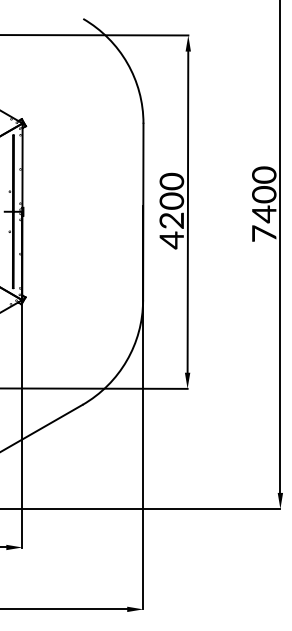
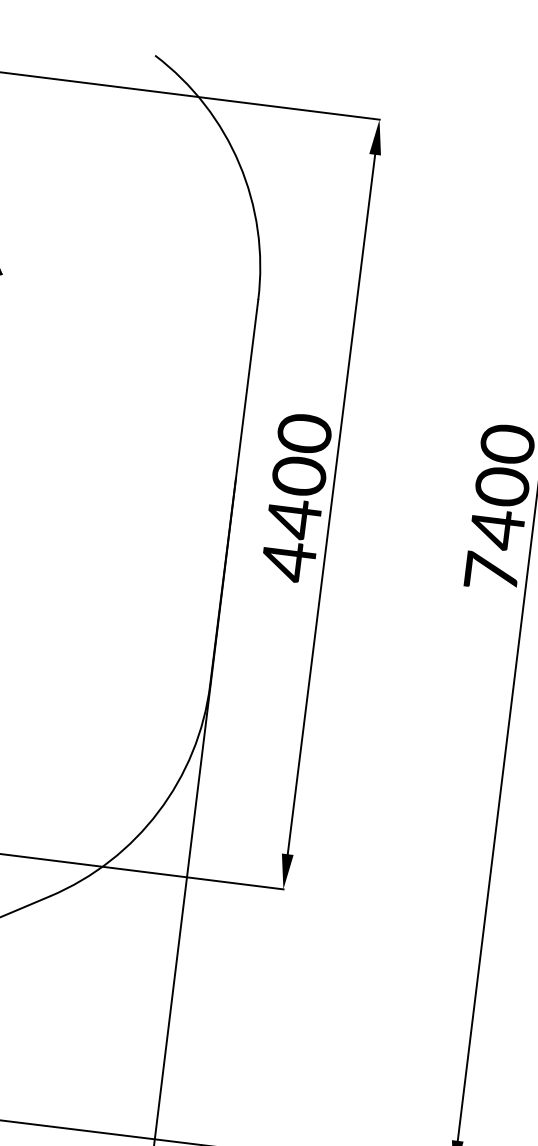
text: (171, 220) -> (293, 518), 4200 -> 4400

